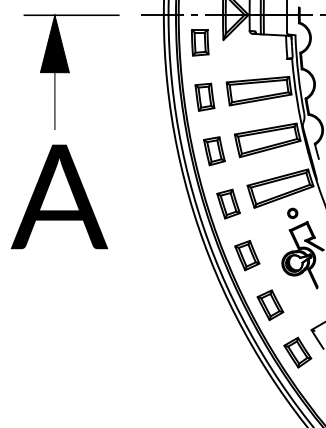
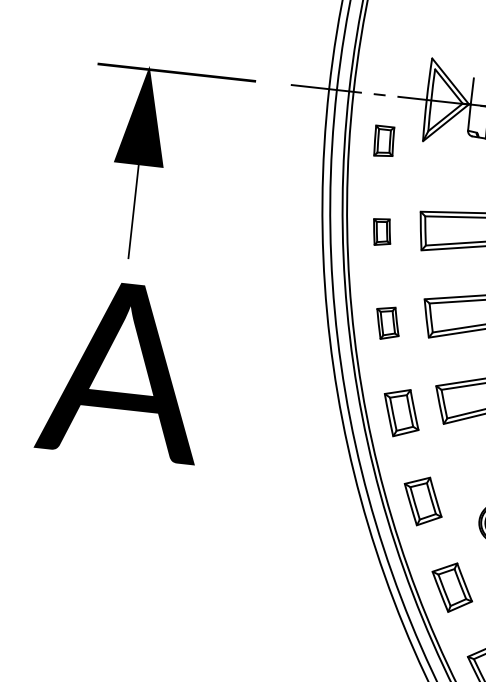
part: (200, 42) -> (384, 141), size x0.7
part: (204, 96) -> (381, 230), size x0.6
part: (214, 151) -> (387, 323), size x0.7

